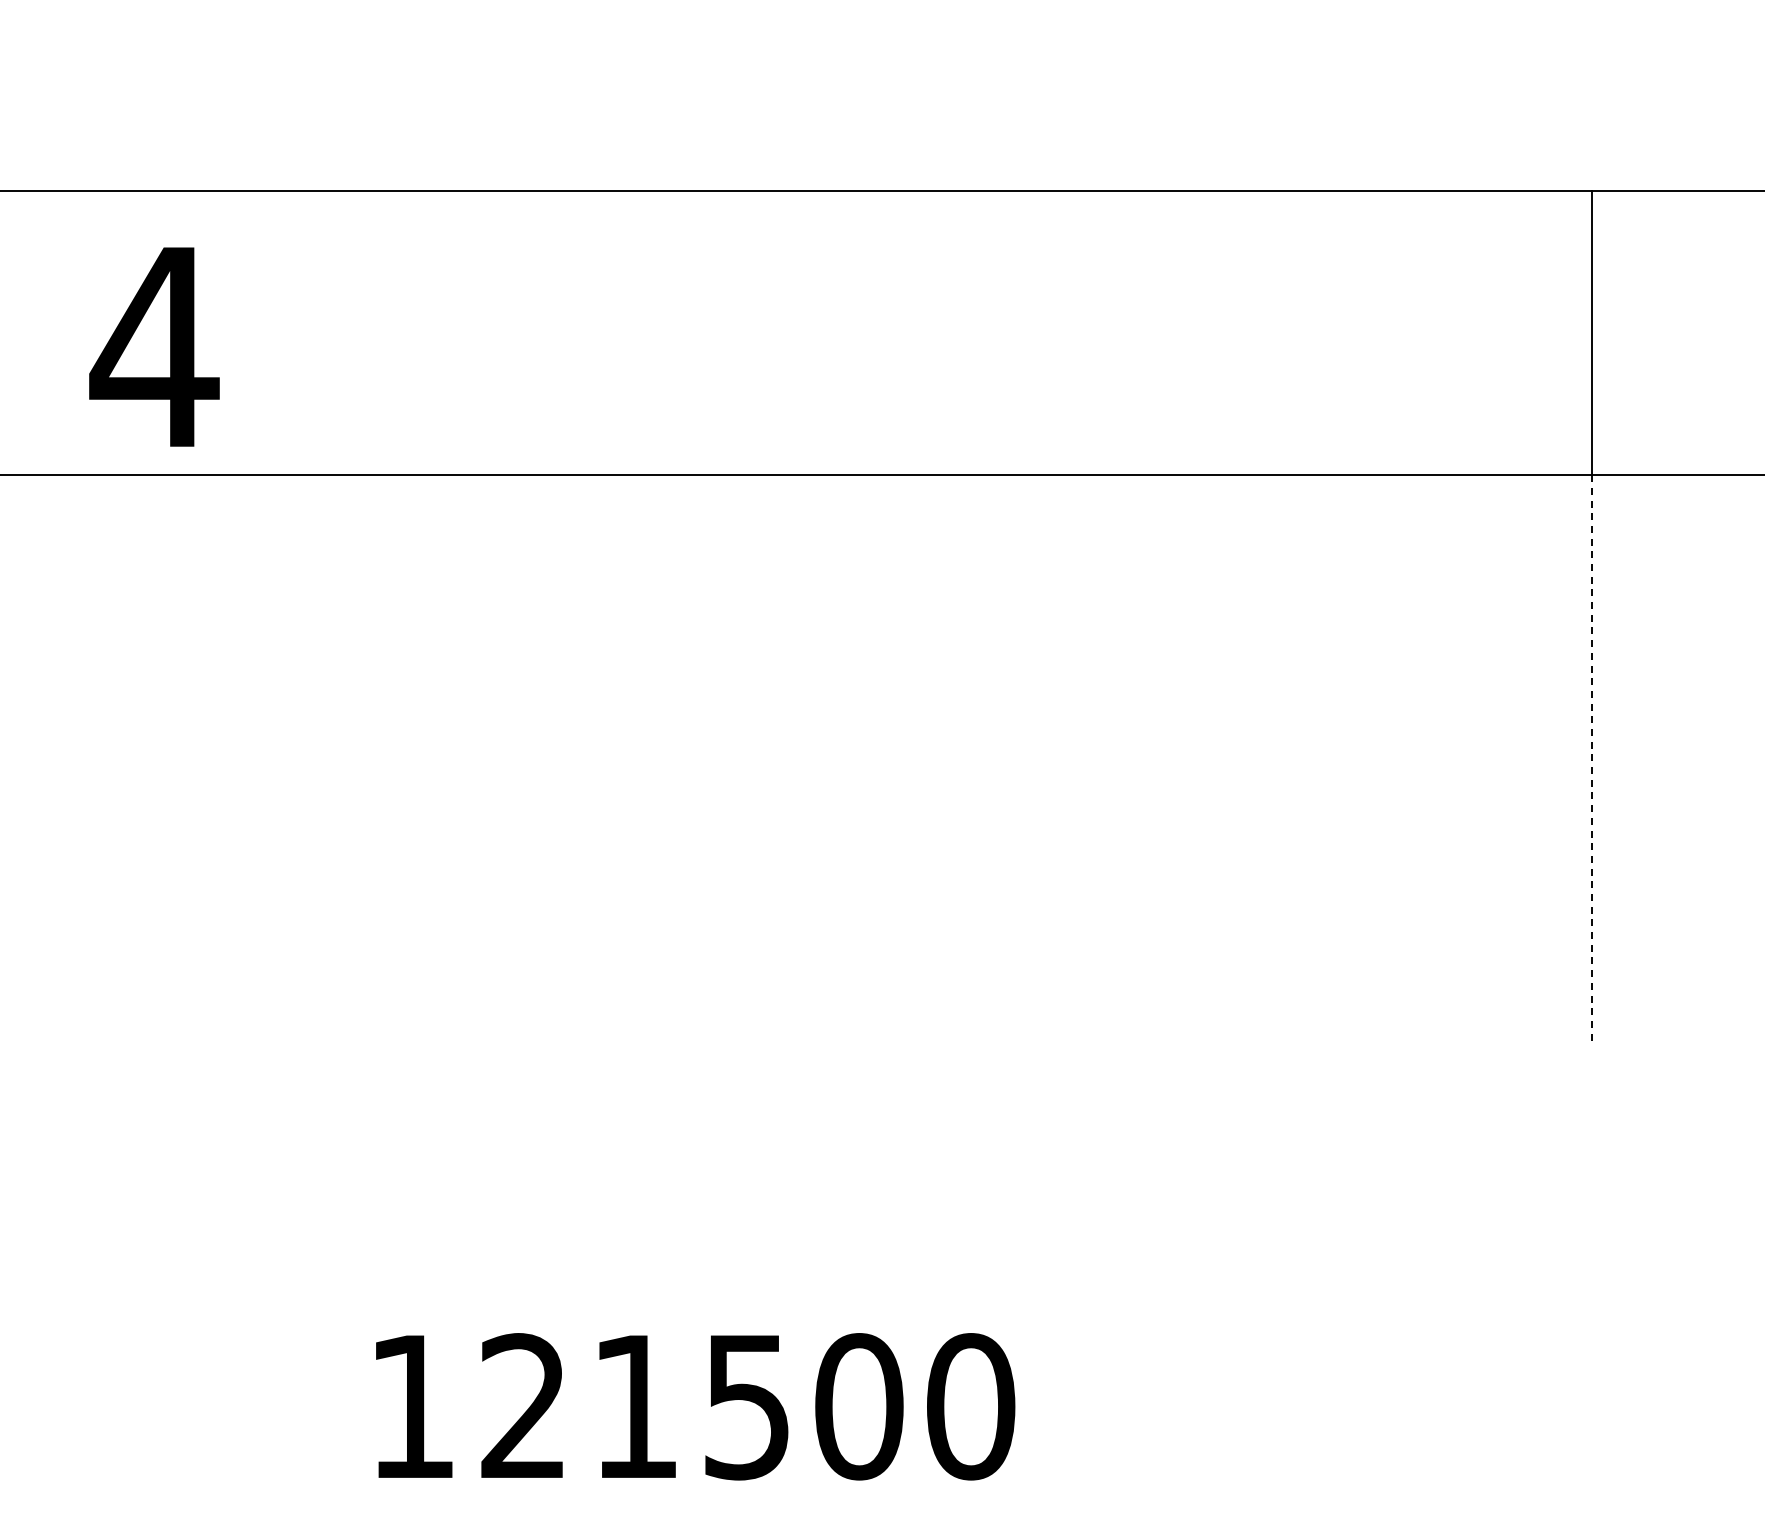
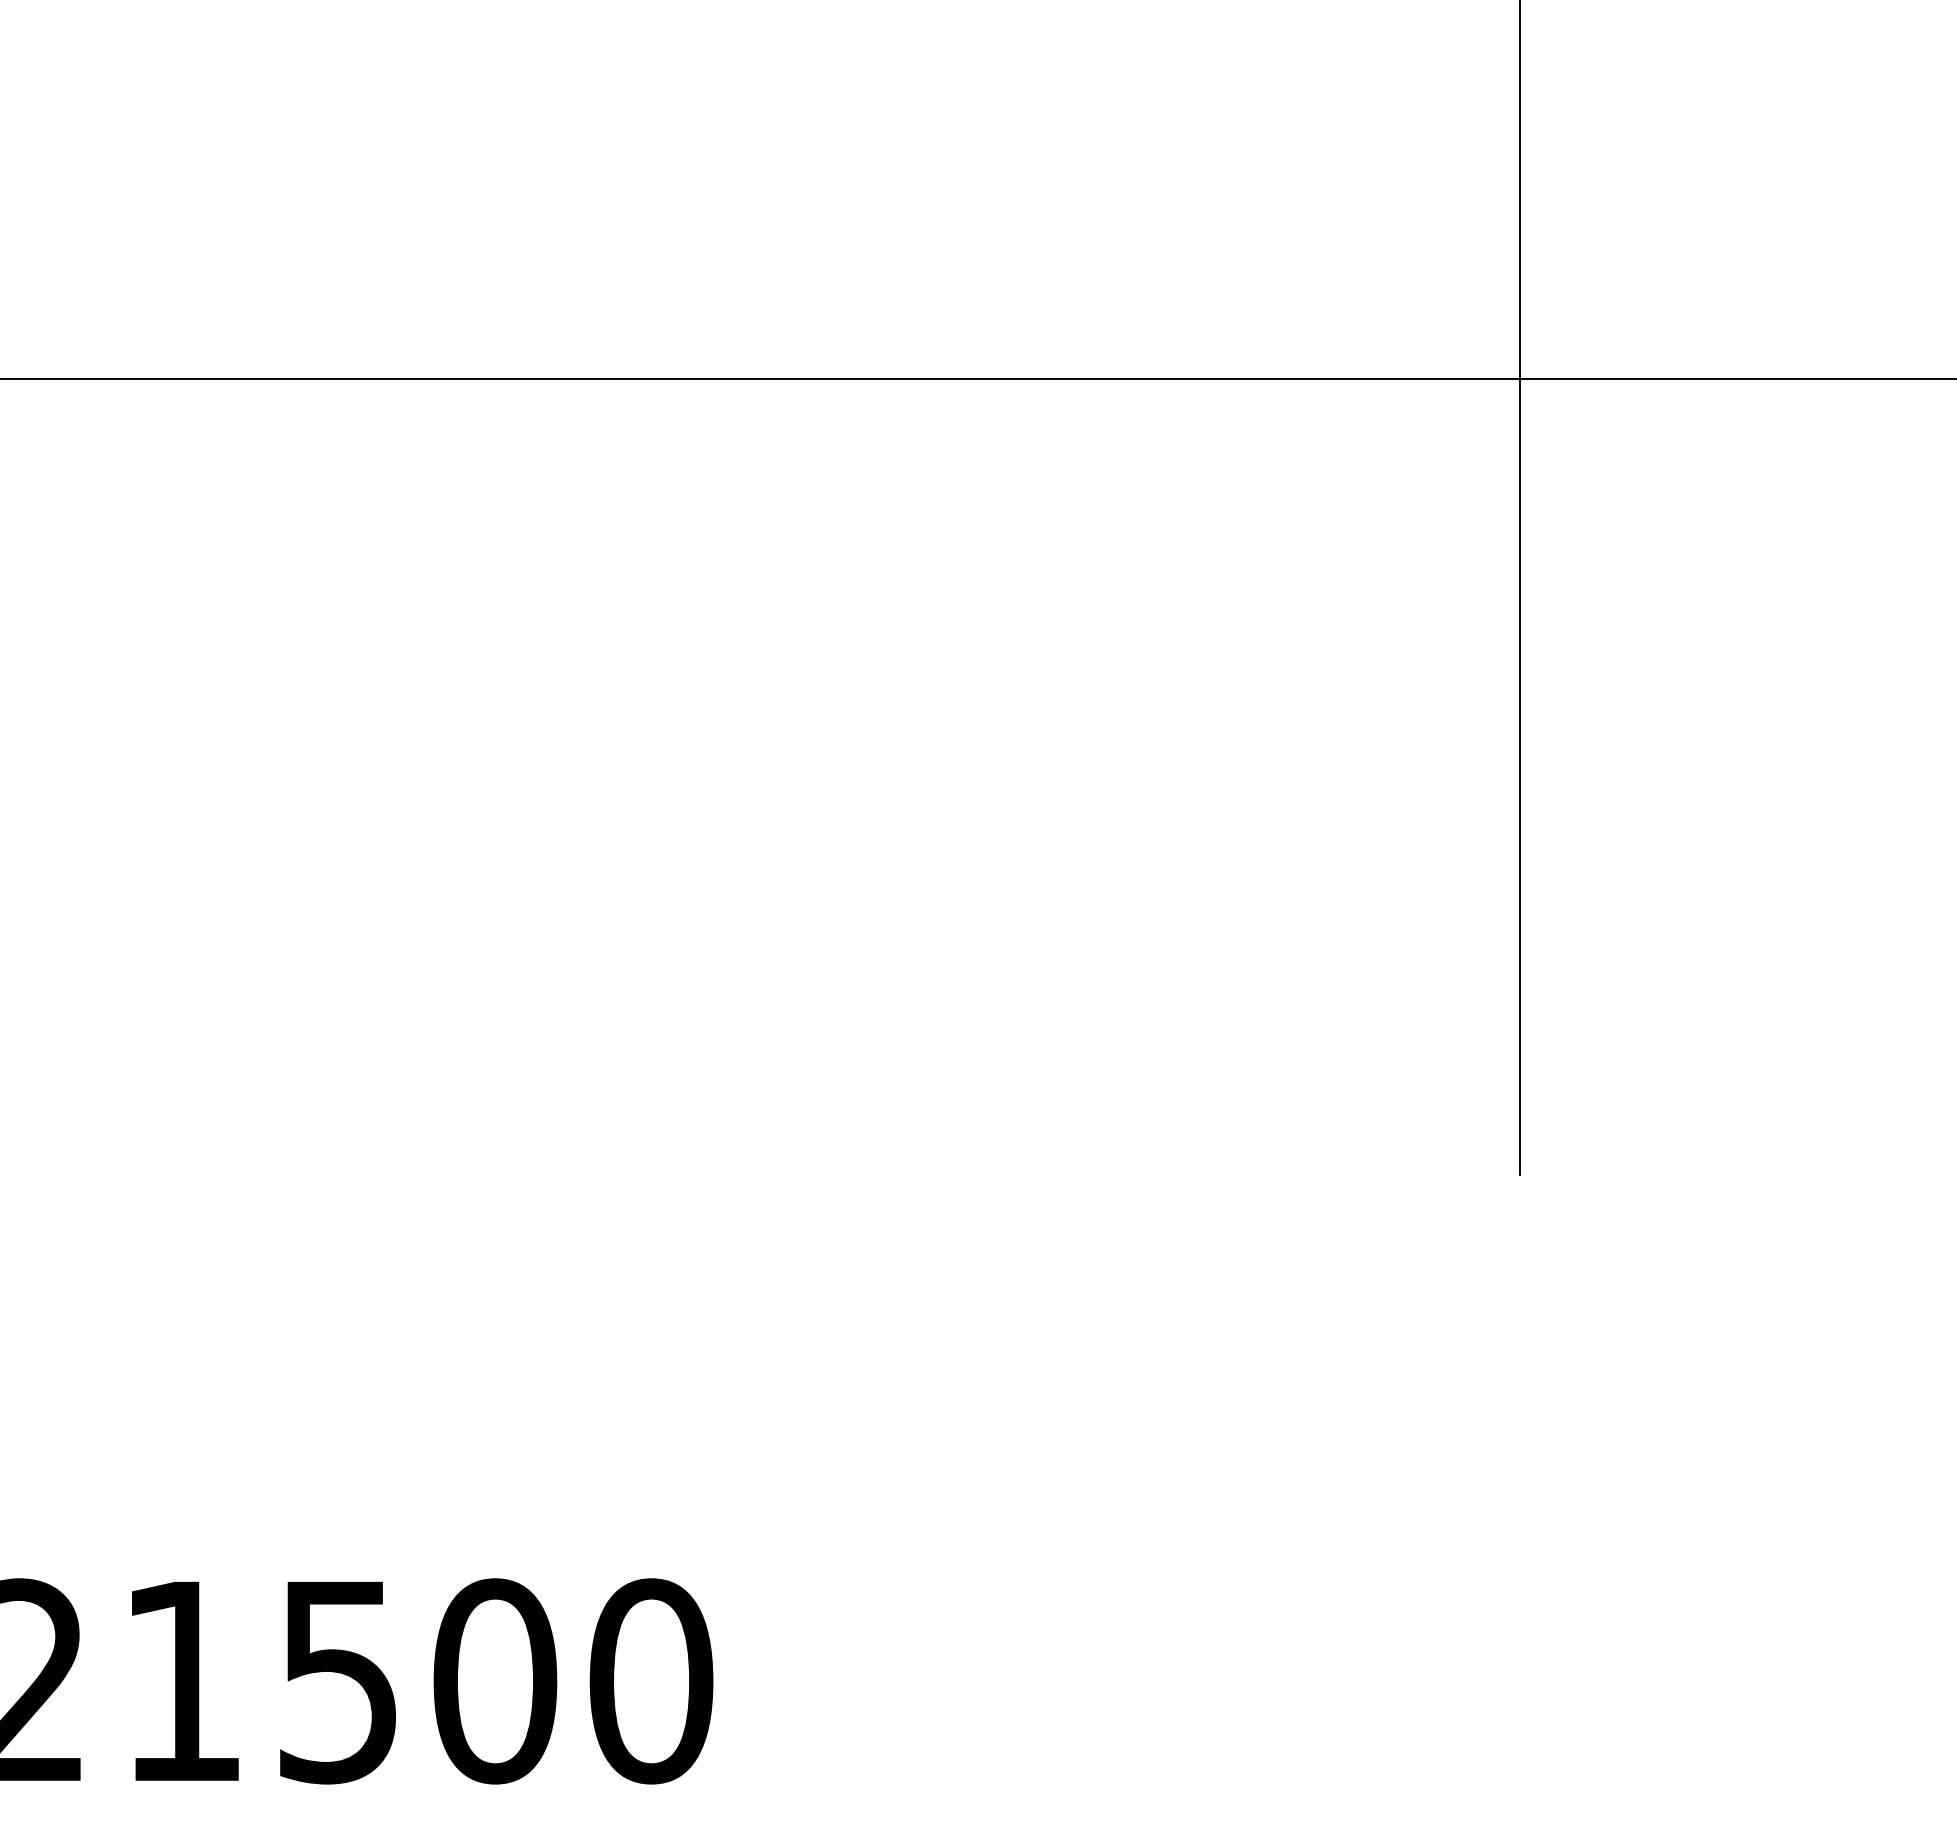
line: (1592, 759) -> (1520, 776), dashed -> solid

